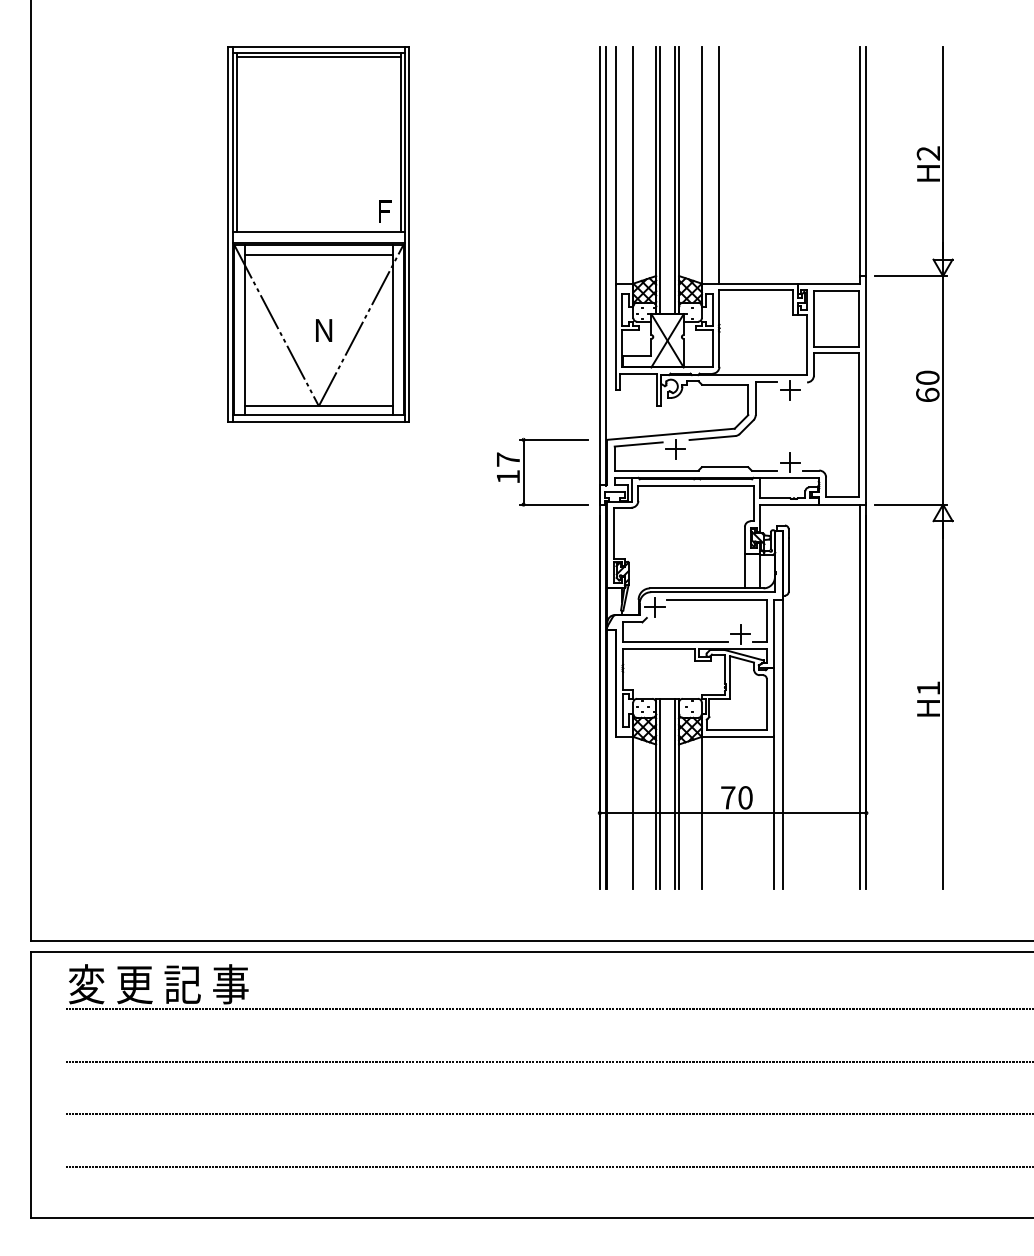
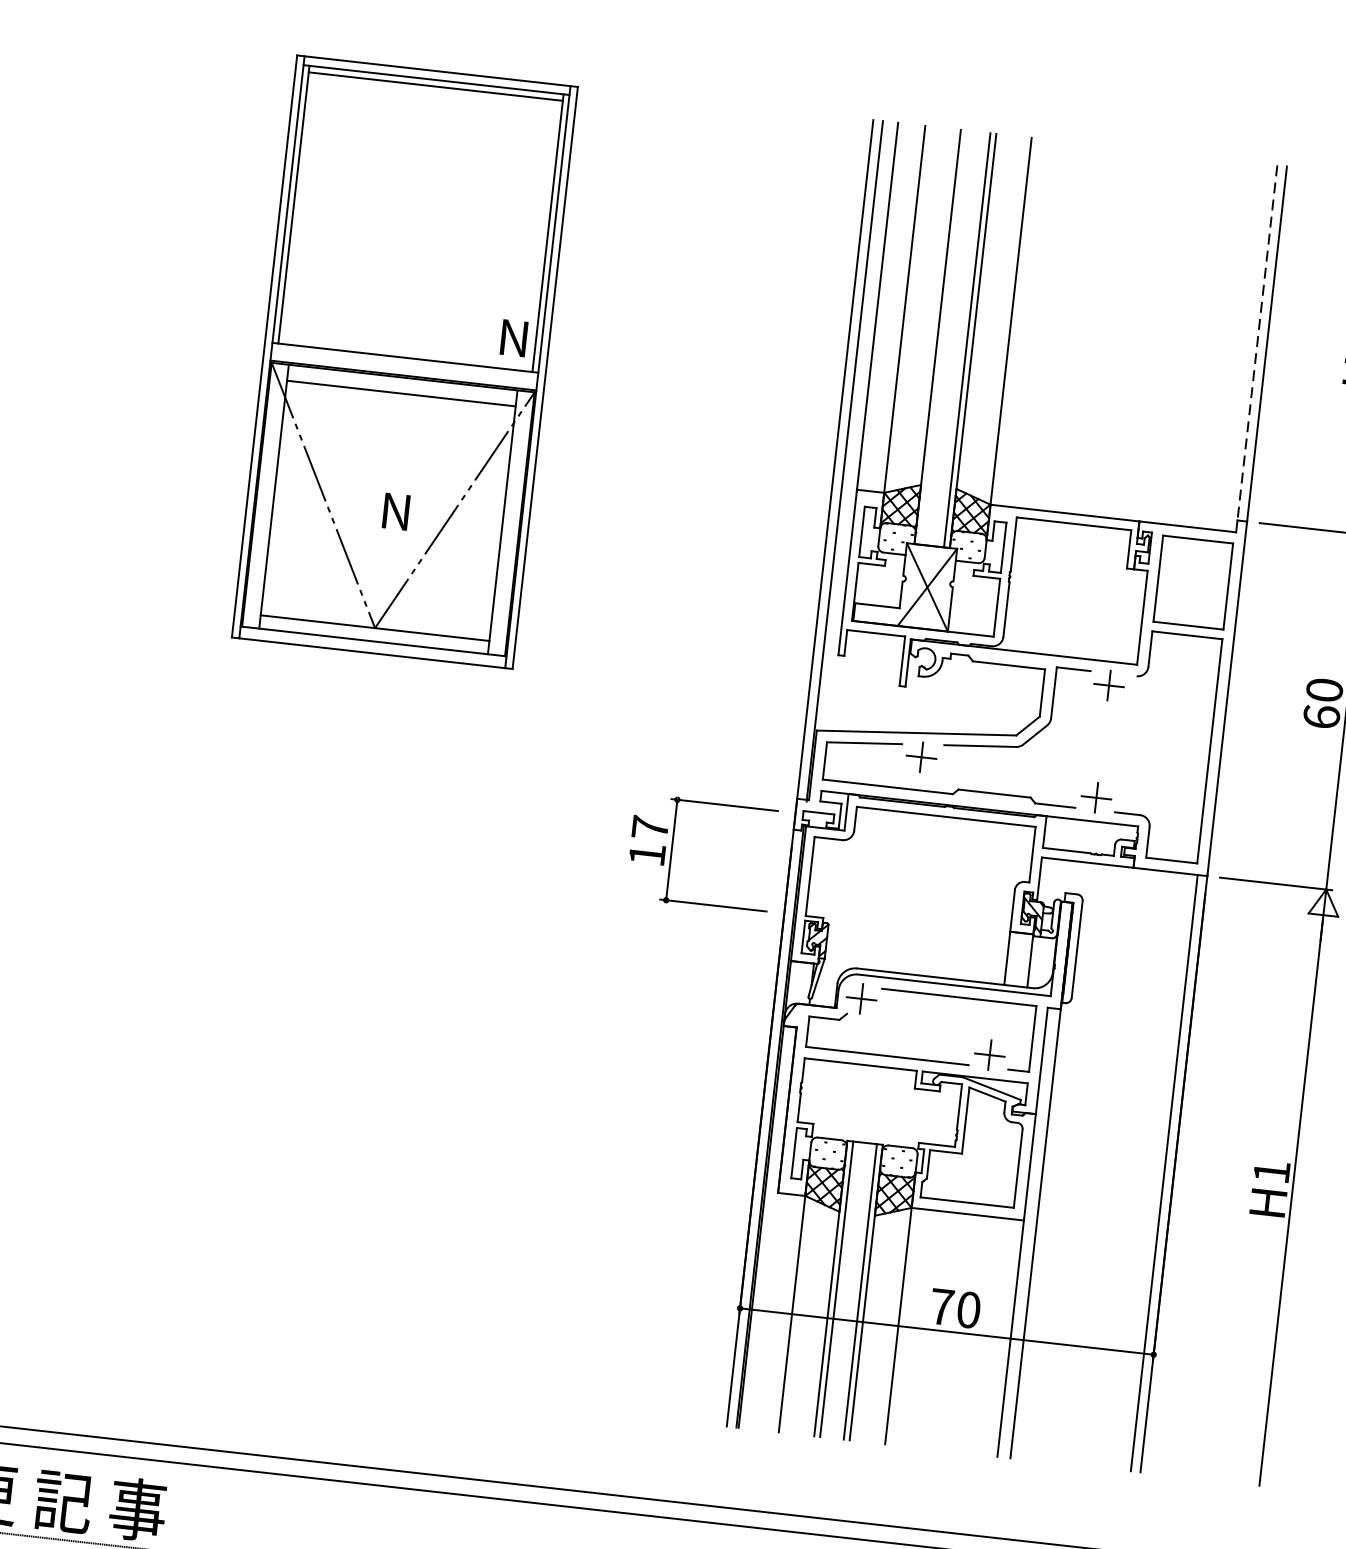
line: (860, 162) -> (1257, 344), solid -> dashed
line: (719, 165) -> (1038, 324), removed
line: (660, 180) -> (944, 337), removed
text: (386, 211) -> (513, 337), F -> N
part: (524, 471) -> (673, 849), moved

